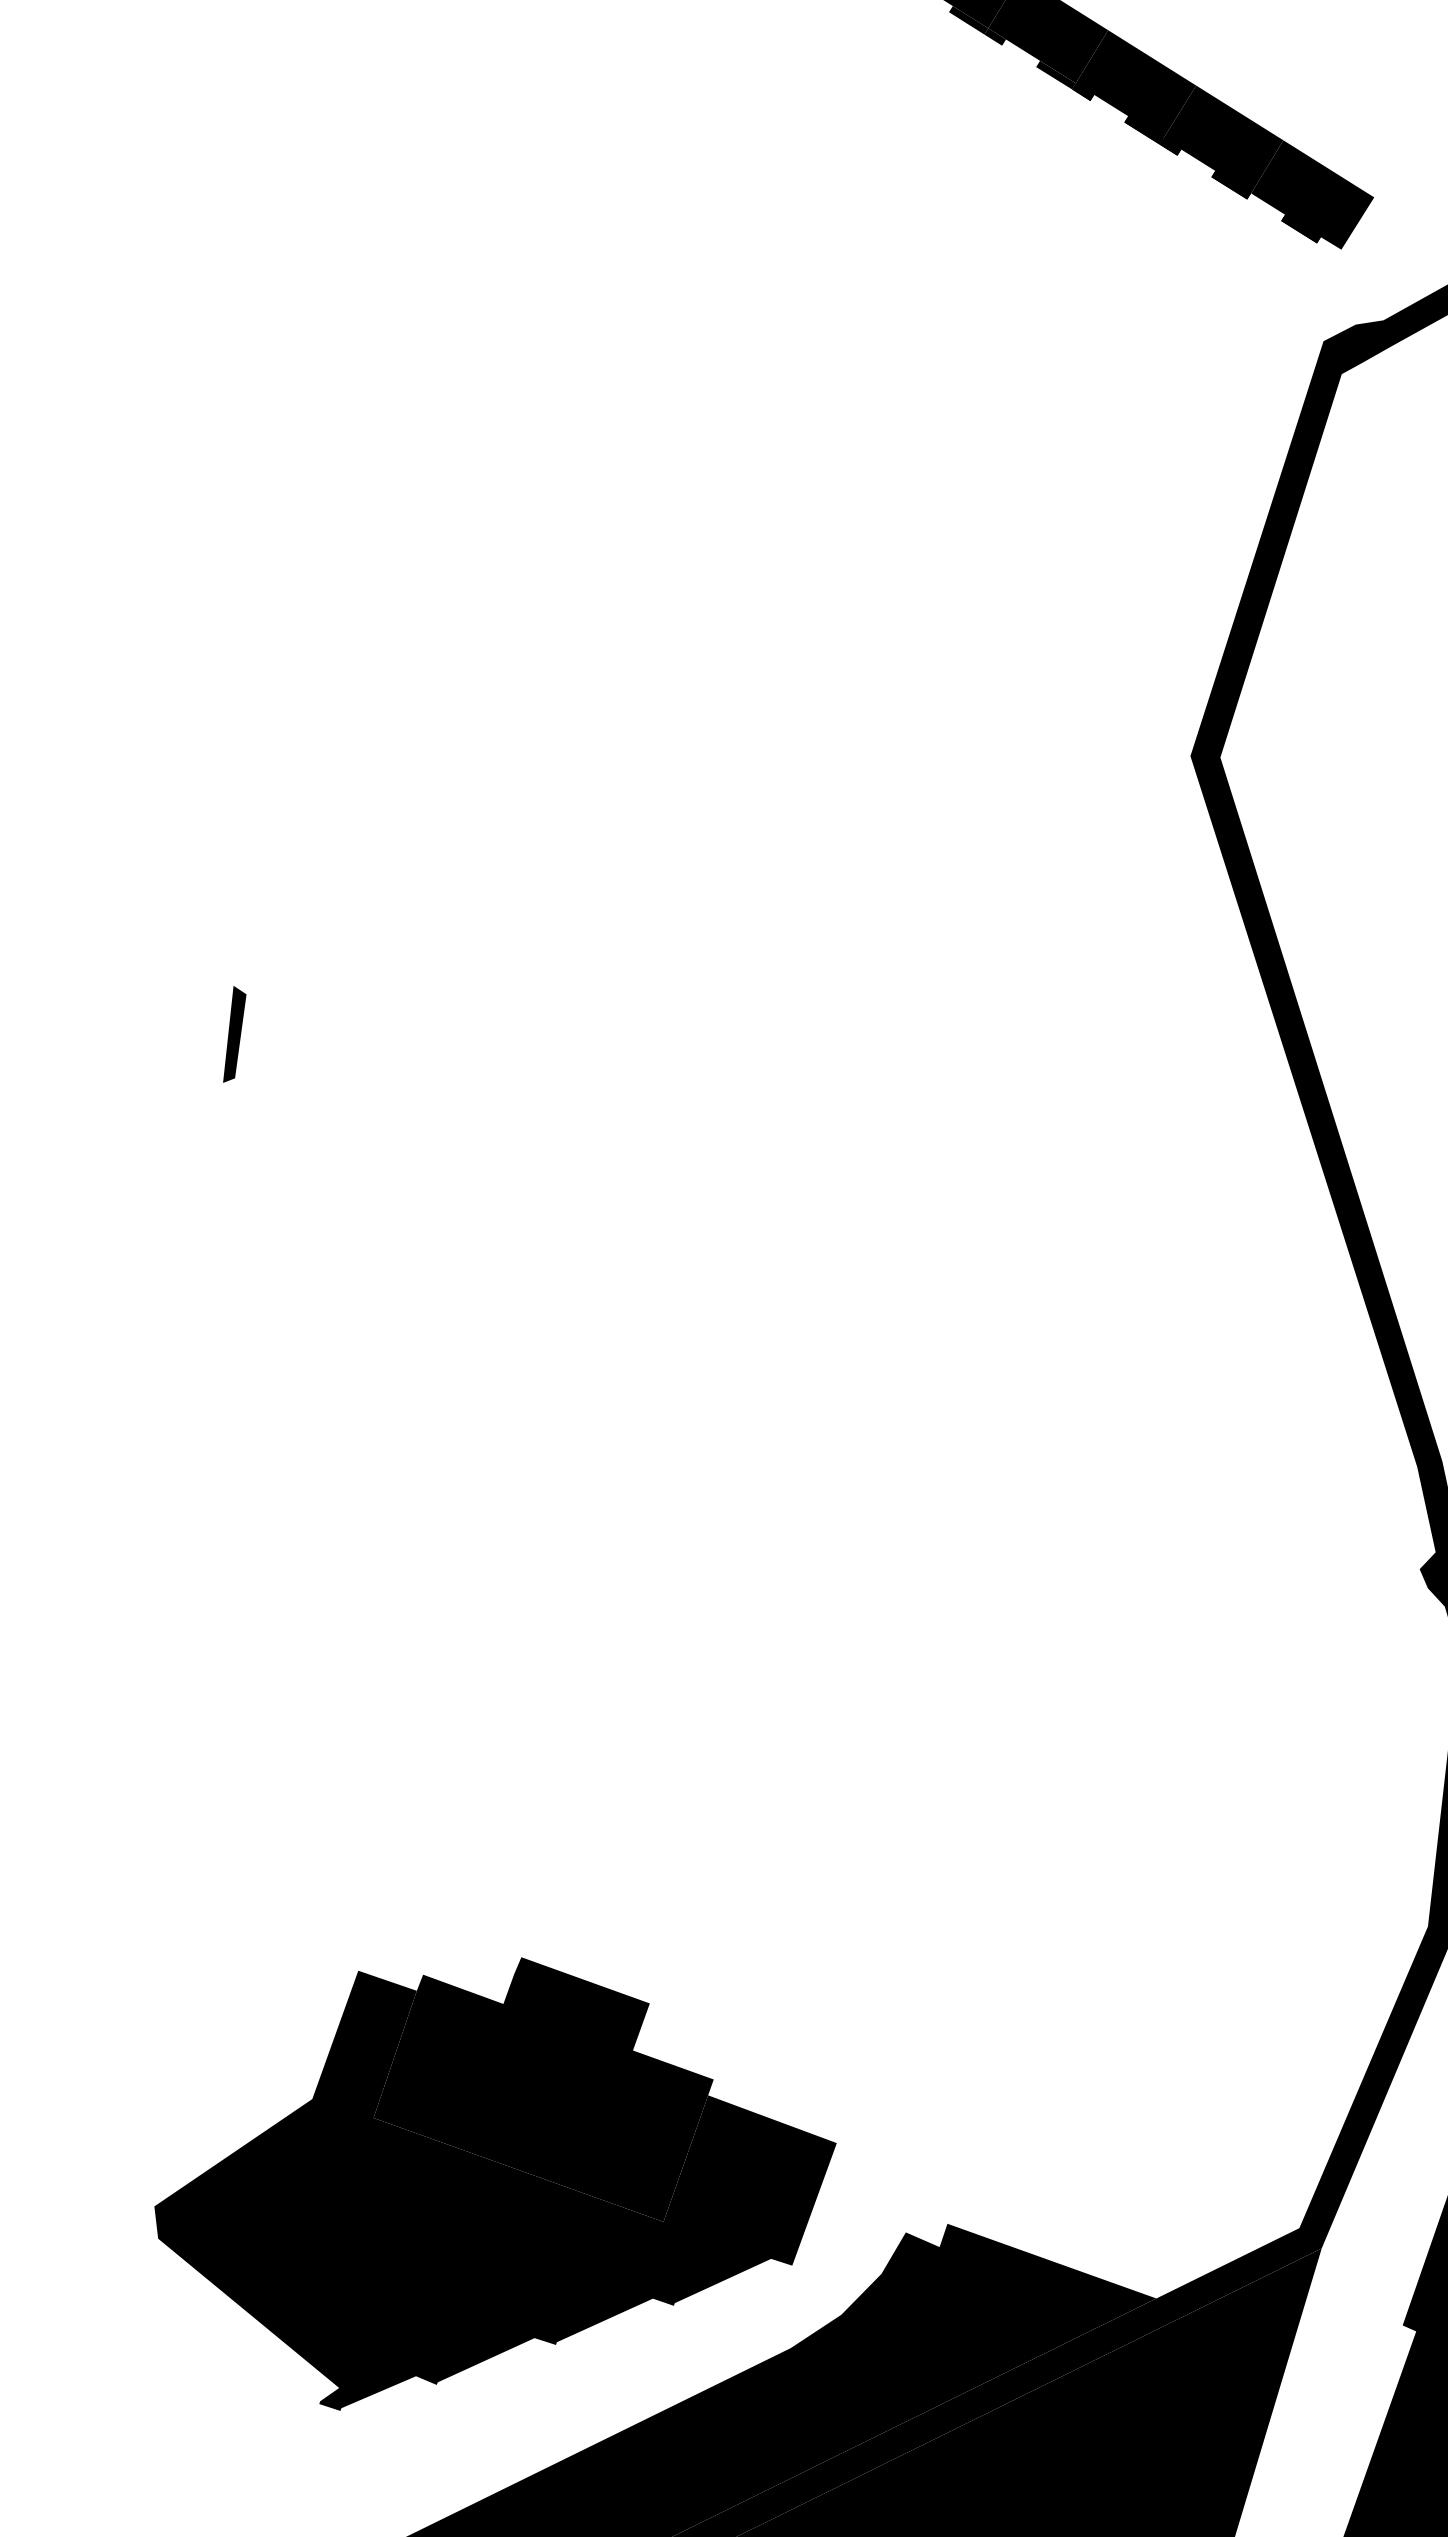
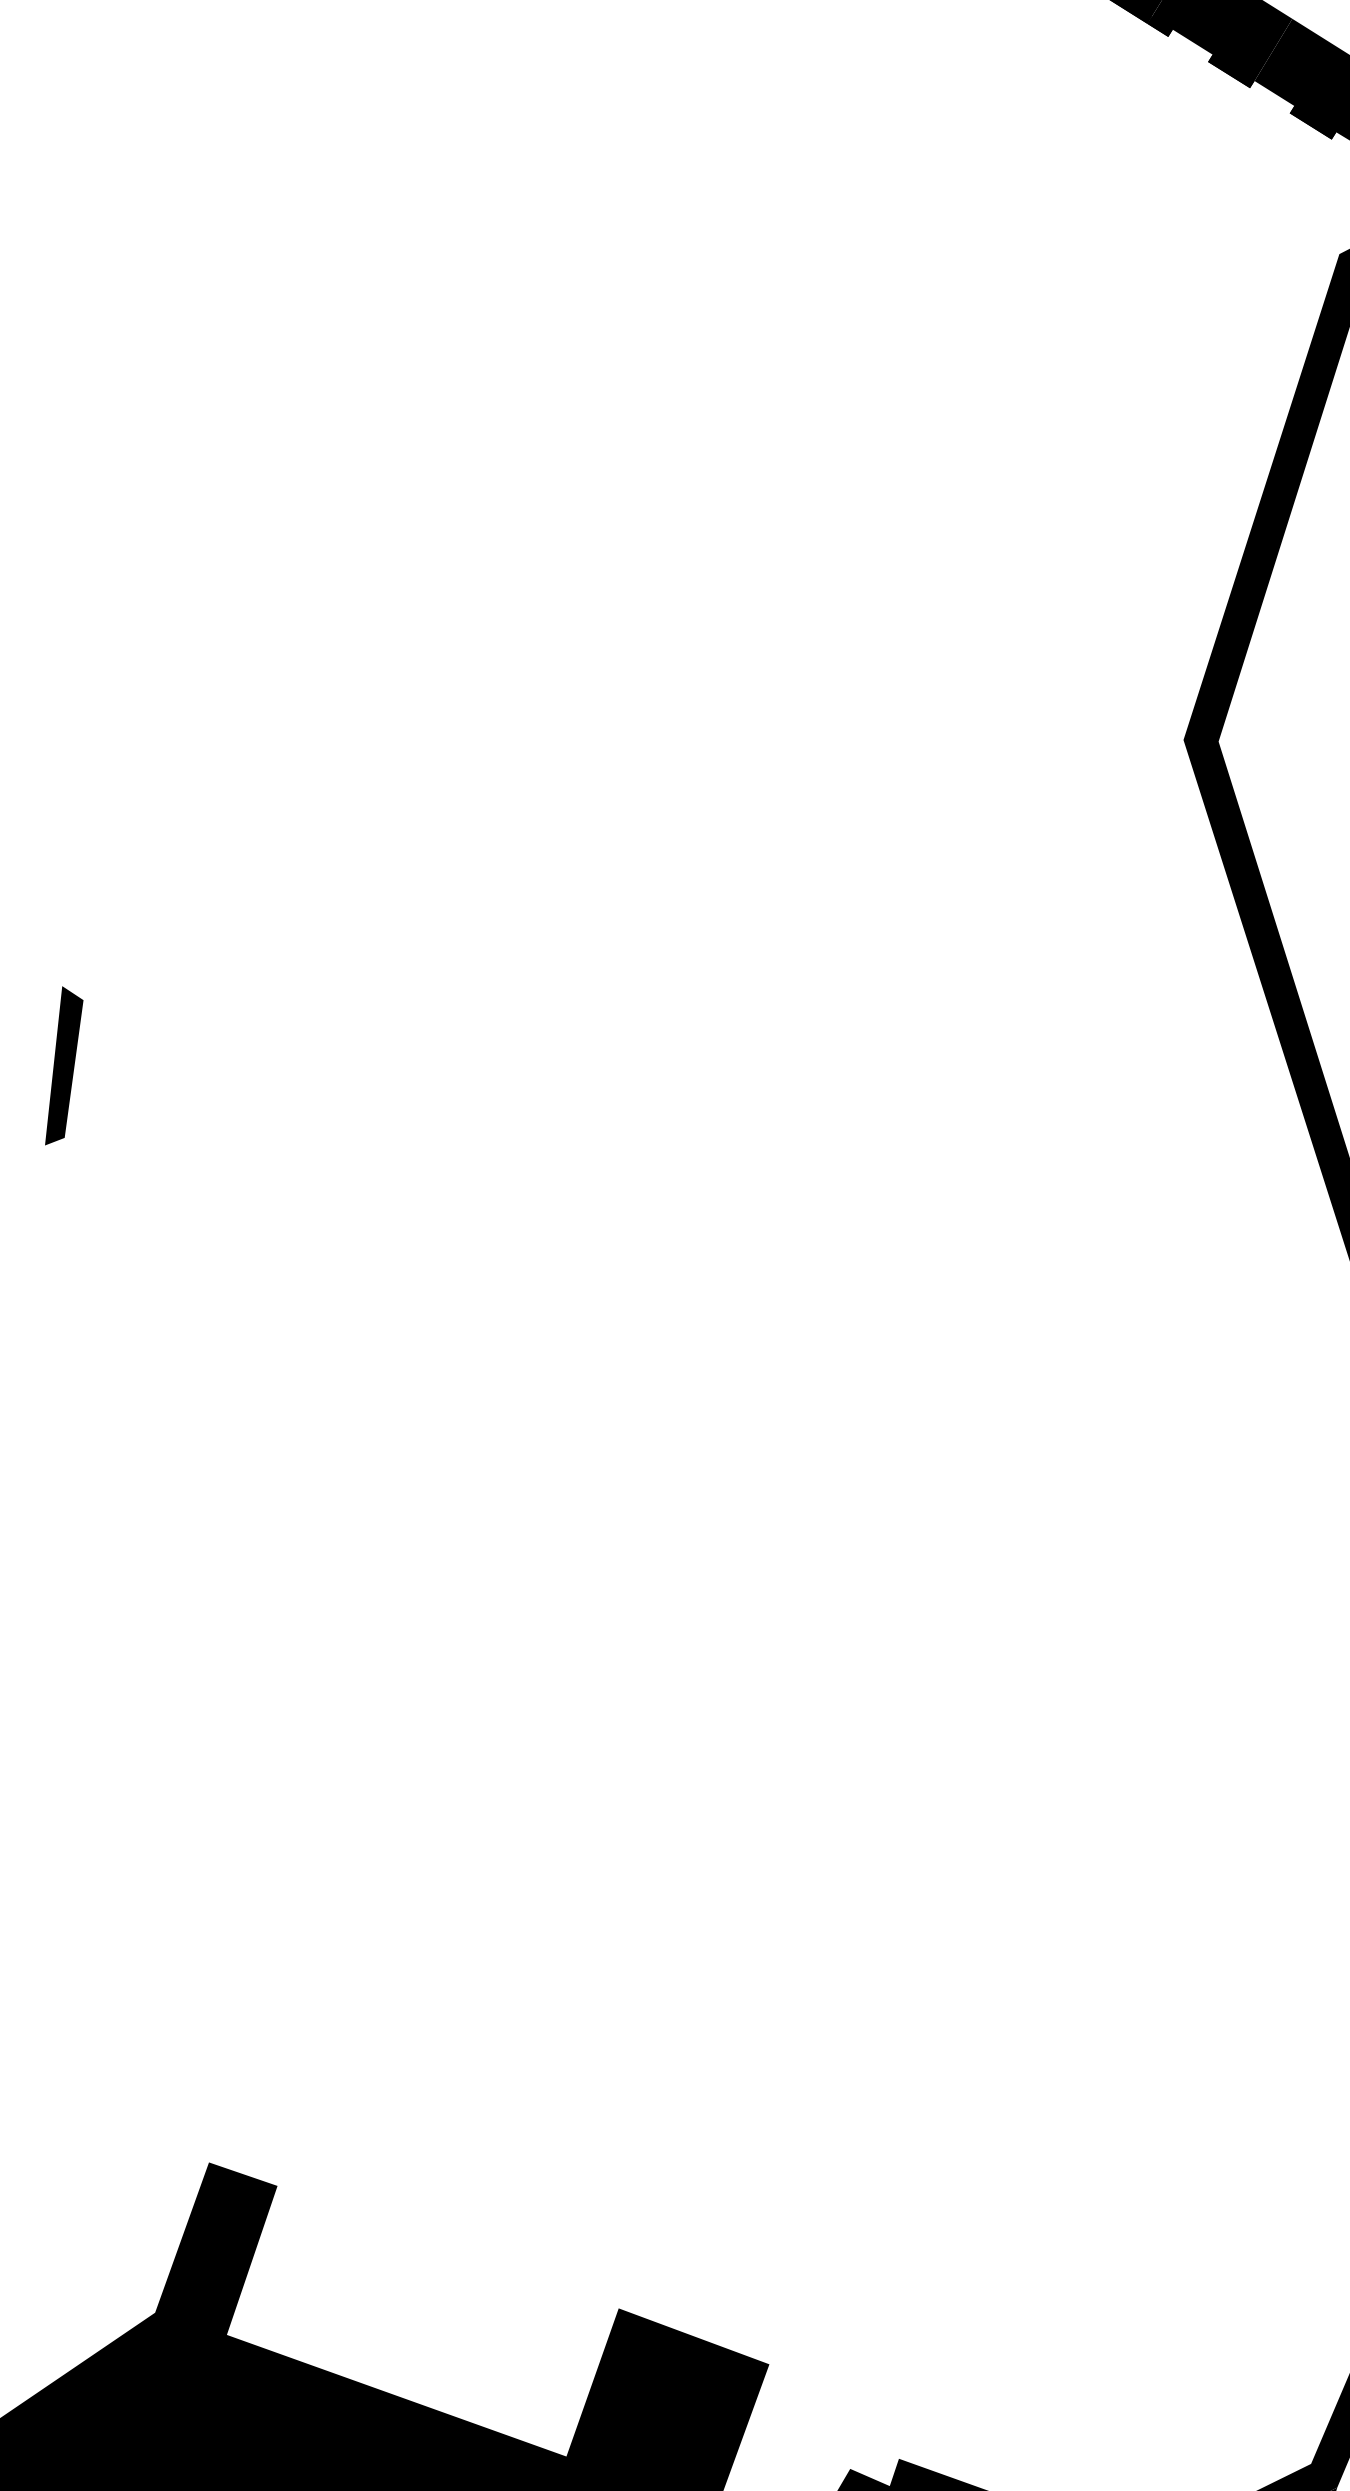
part: (234, 1034) -> (64, 1066), size x1.4
fill: (543, 2089) -> (425, 2301), removed

